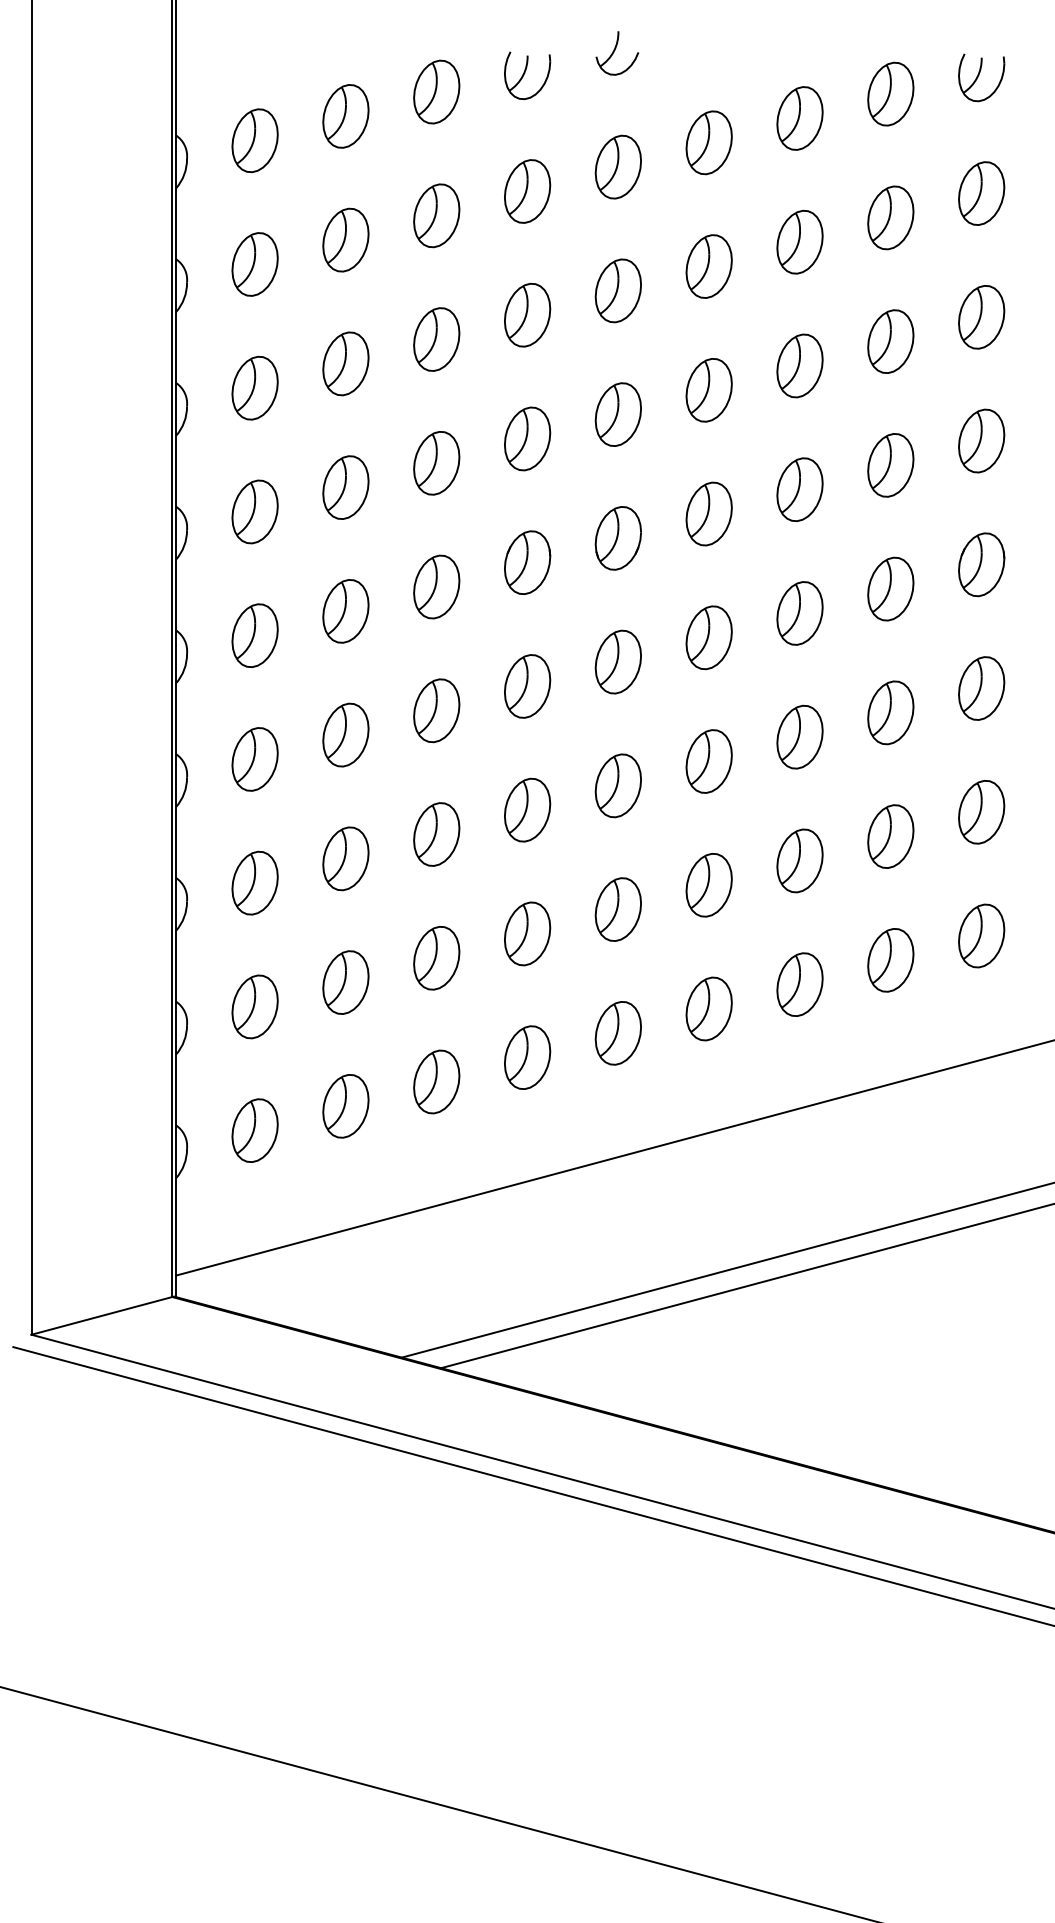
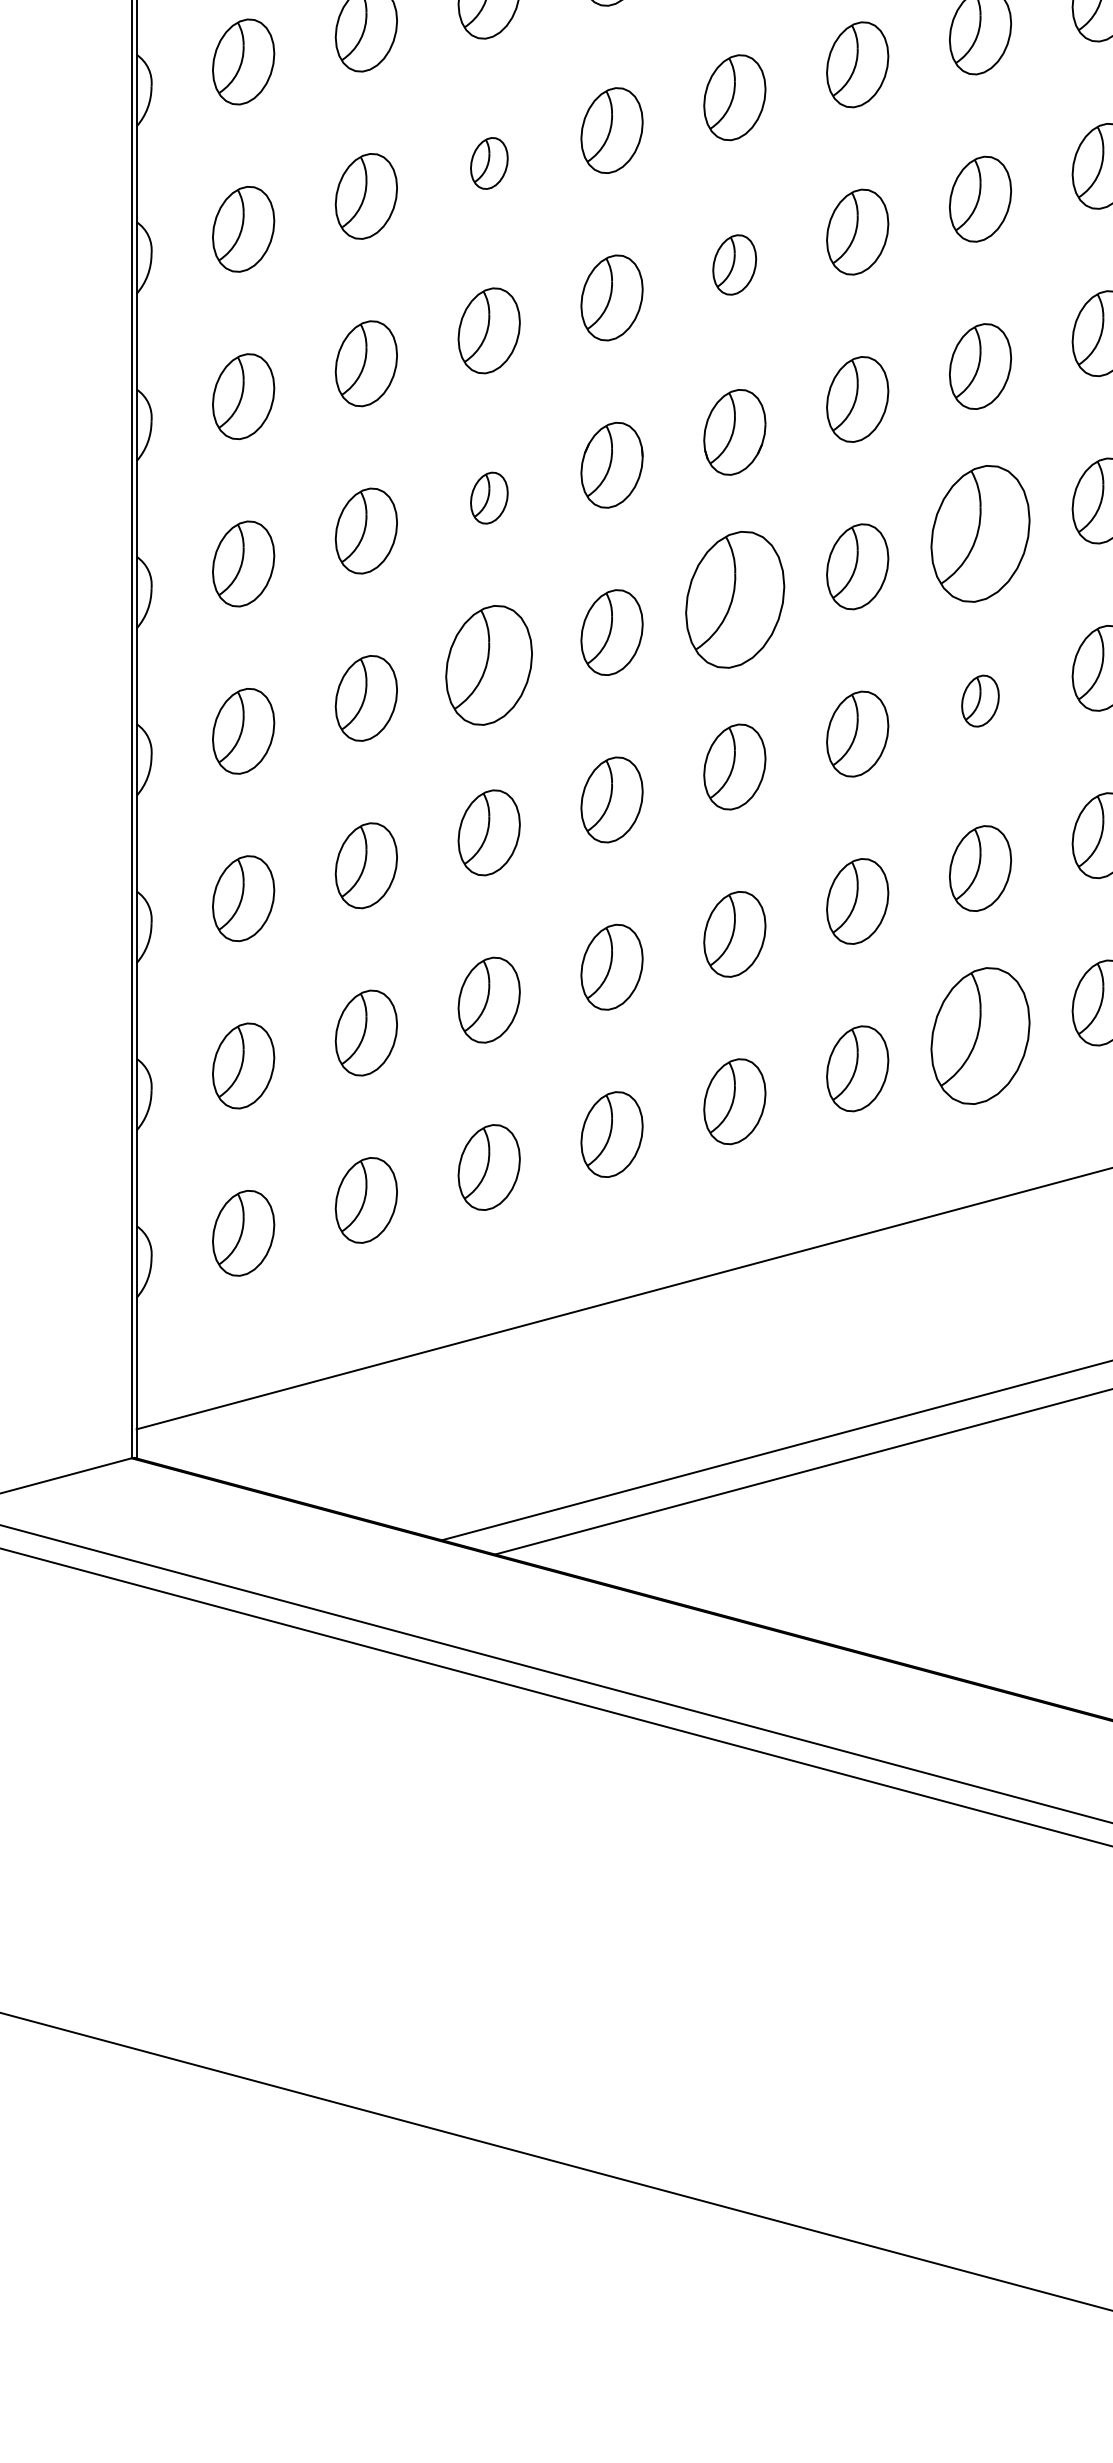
part: (436, 339) -> (488, 163), size x0.6
part: (617, 414) -> (733, 264), size x0.7
part: (436, 586) -> (488, 497), size x0.6
part: (799, 613) -> (979, 533), size x1.6
part: (617, 661) -> (733, 598), size x1.6
part: (436, 710) -> (488, 665), size x1.4
part: (799, 736) -> (979, 700), size x0.6
part: (799, 984) -> (979, 1035), size x1.6

